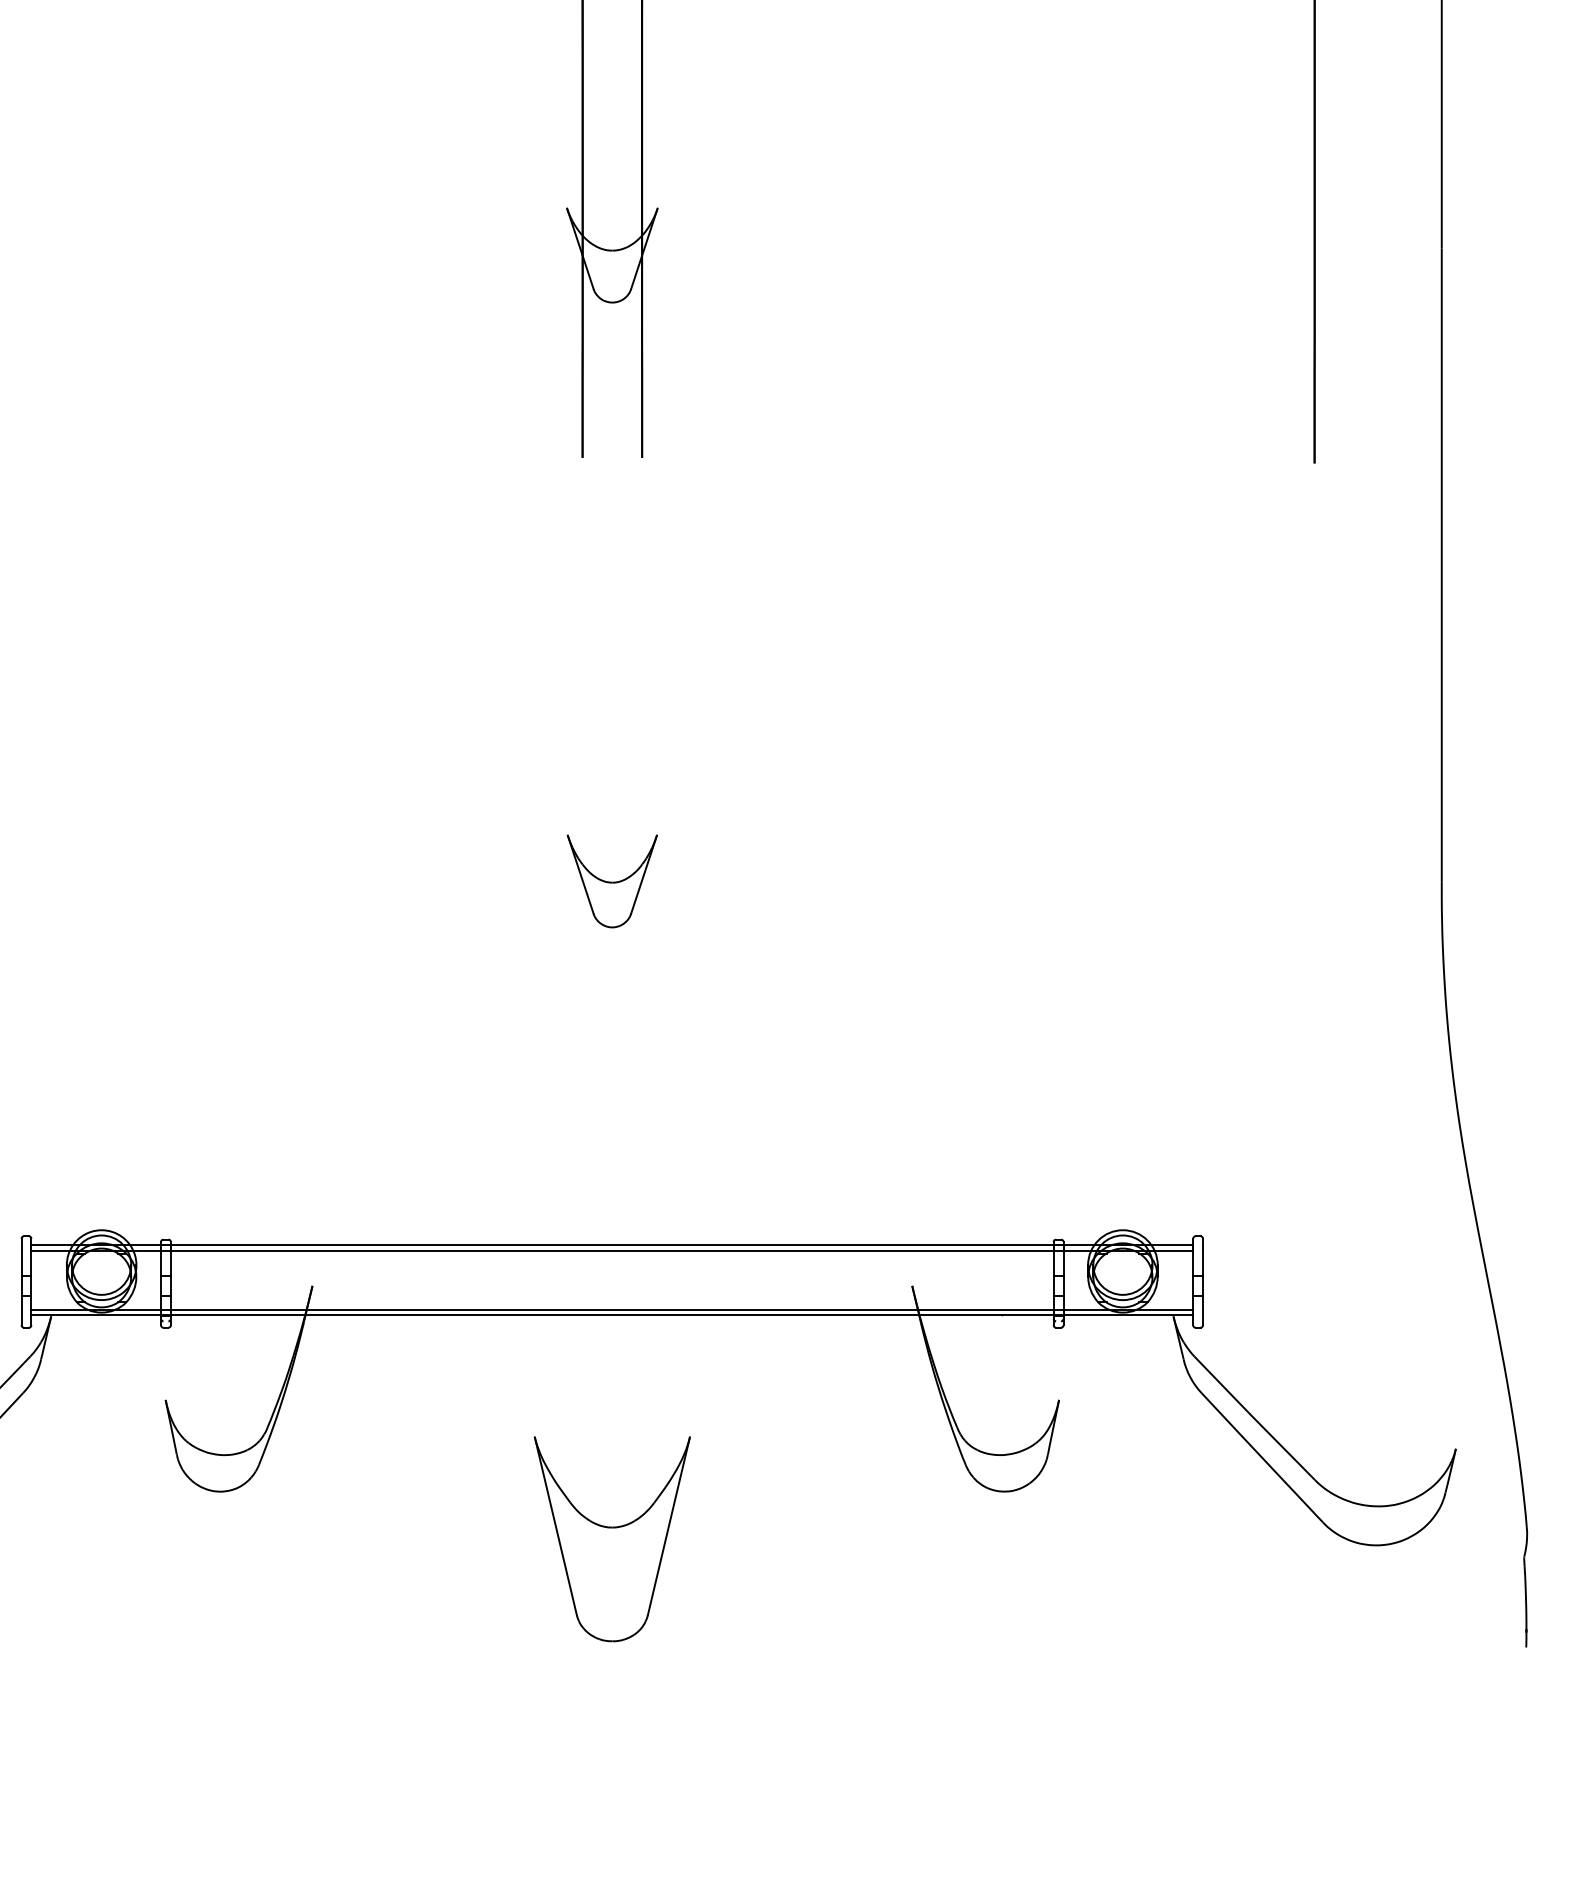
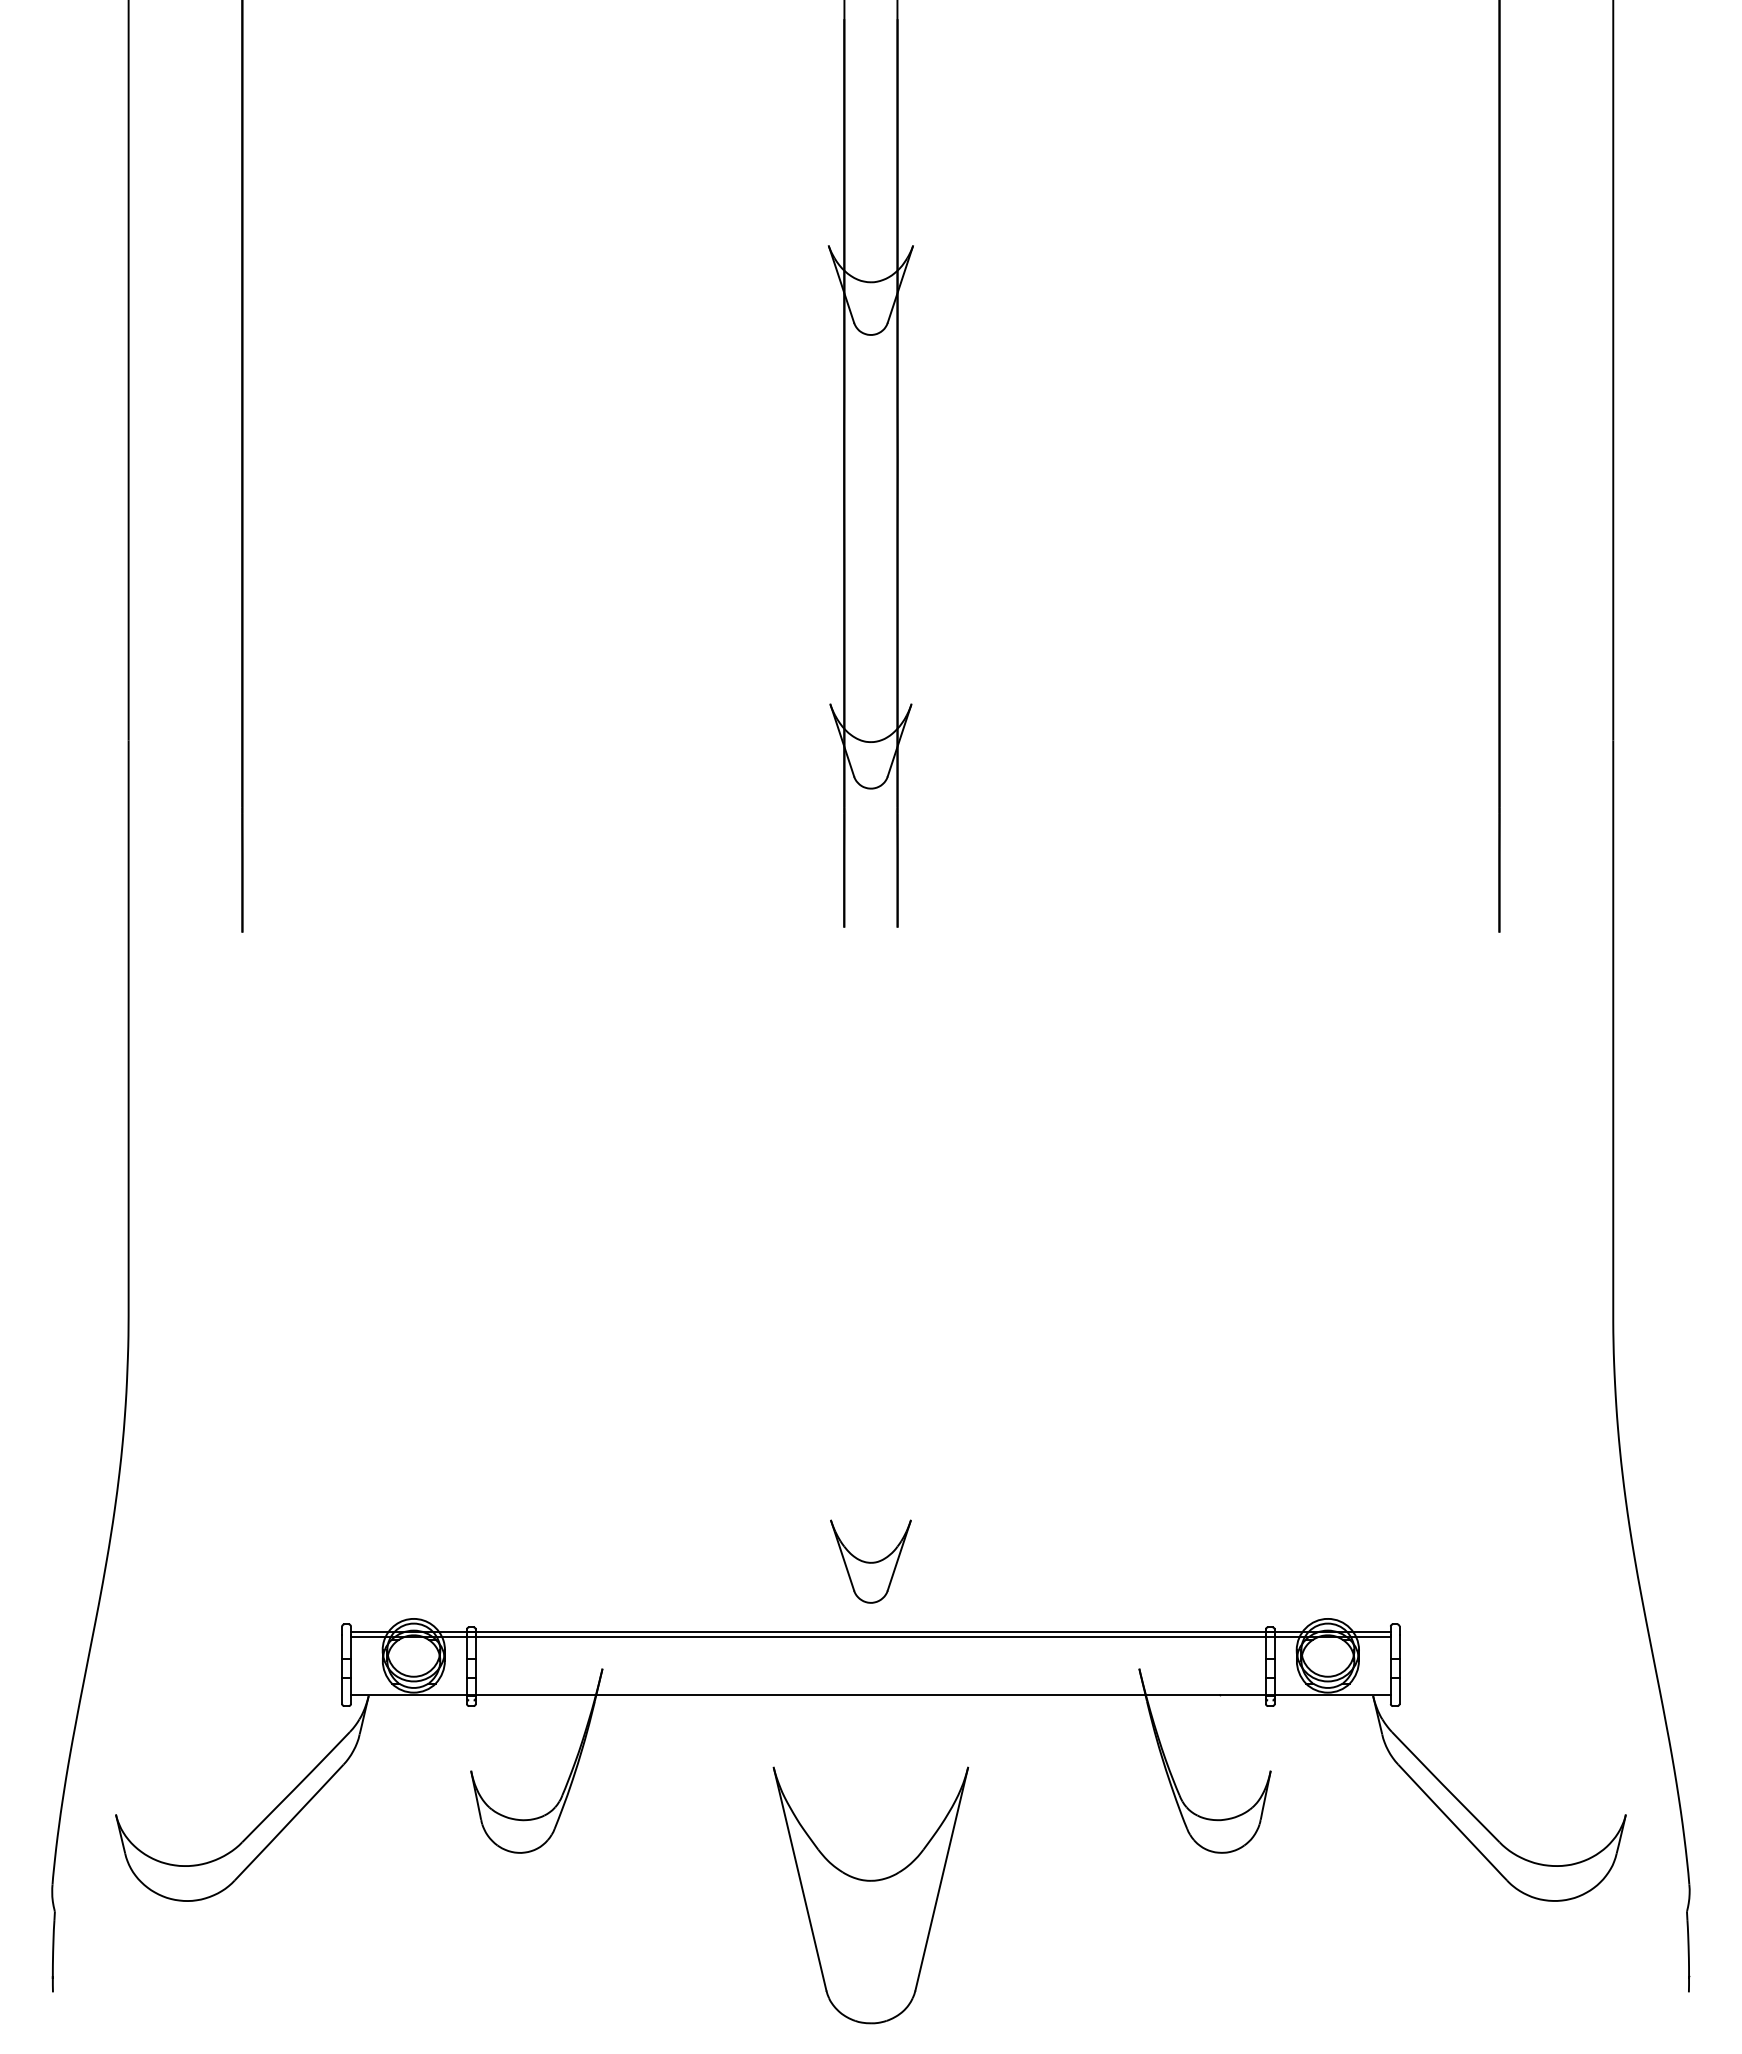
part: (611, 881) -> (870, 1561), moved
line: (611, 1309) -> (870, 1689), removed
part: (611, 1539) -> (870, 1895), size x1.4

